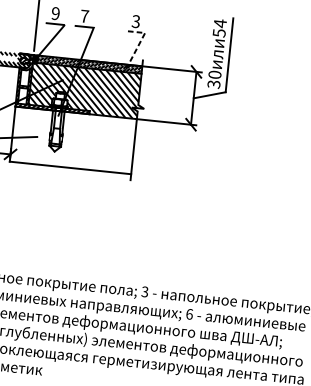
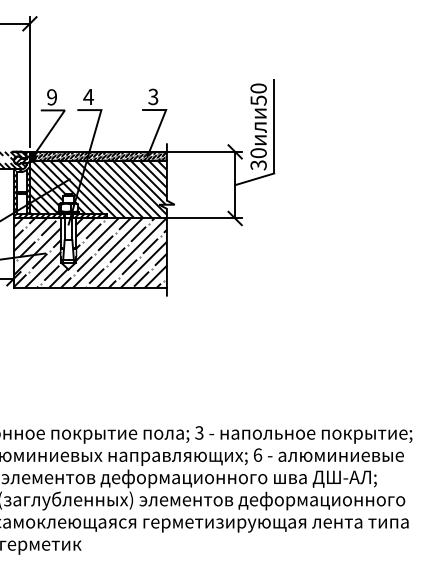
text: (84, 15) -> (88, 96), 7 -> 4
text: (220, 23) -> (258, 88), 54 -> 50
line: (140, 41) -> (161, 121), dashed -> solid
hatch: (72, 139) -> (89, 252), added

